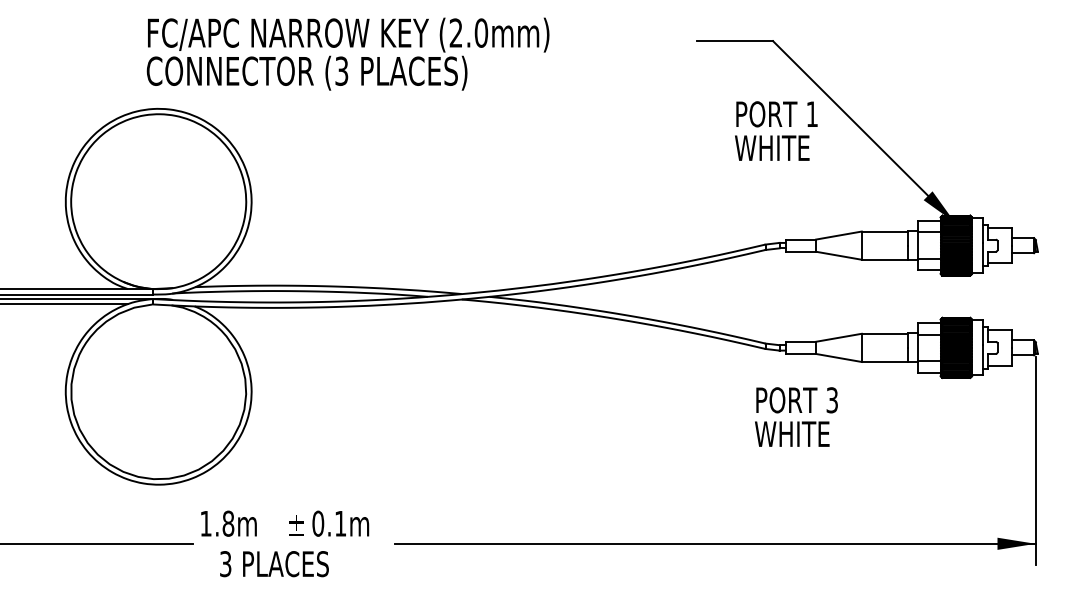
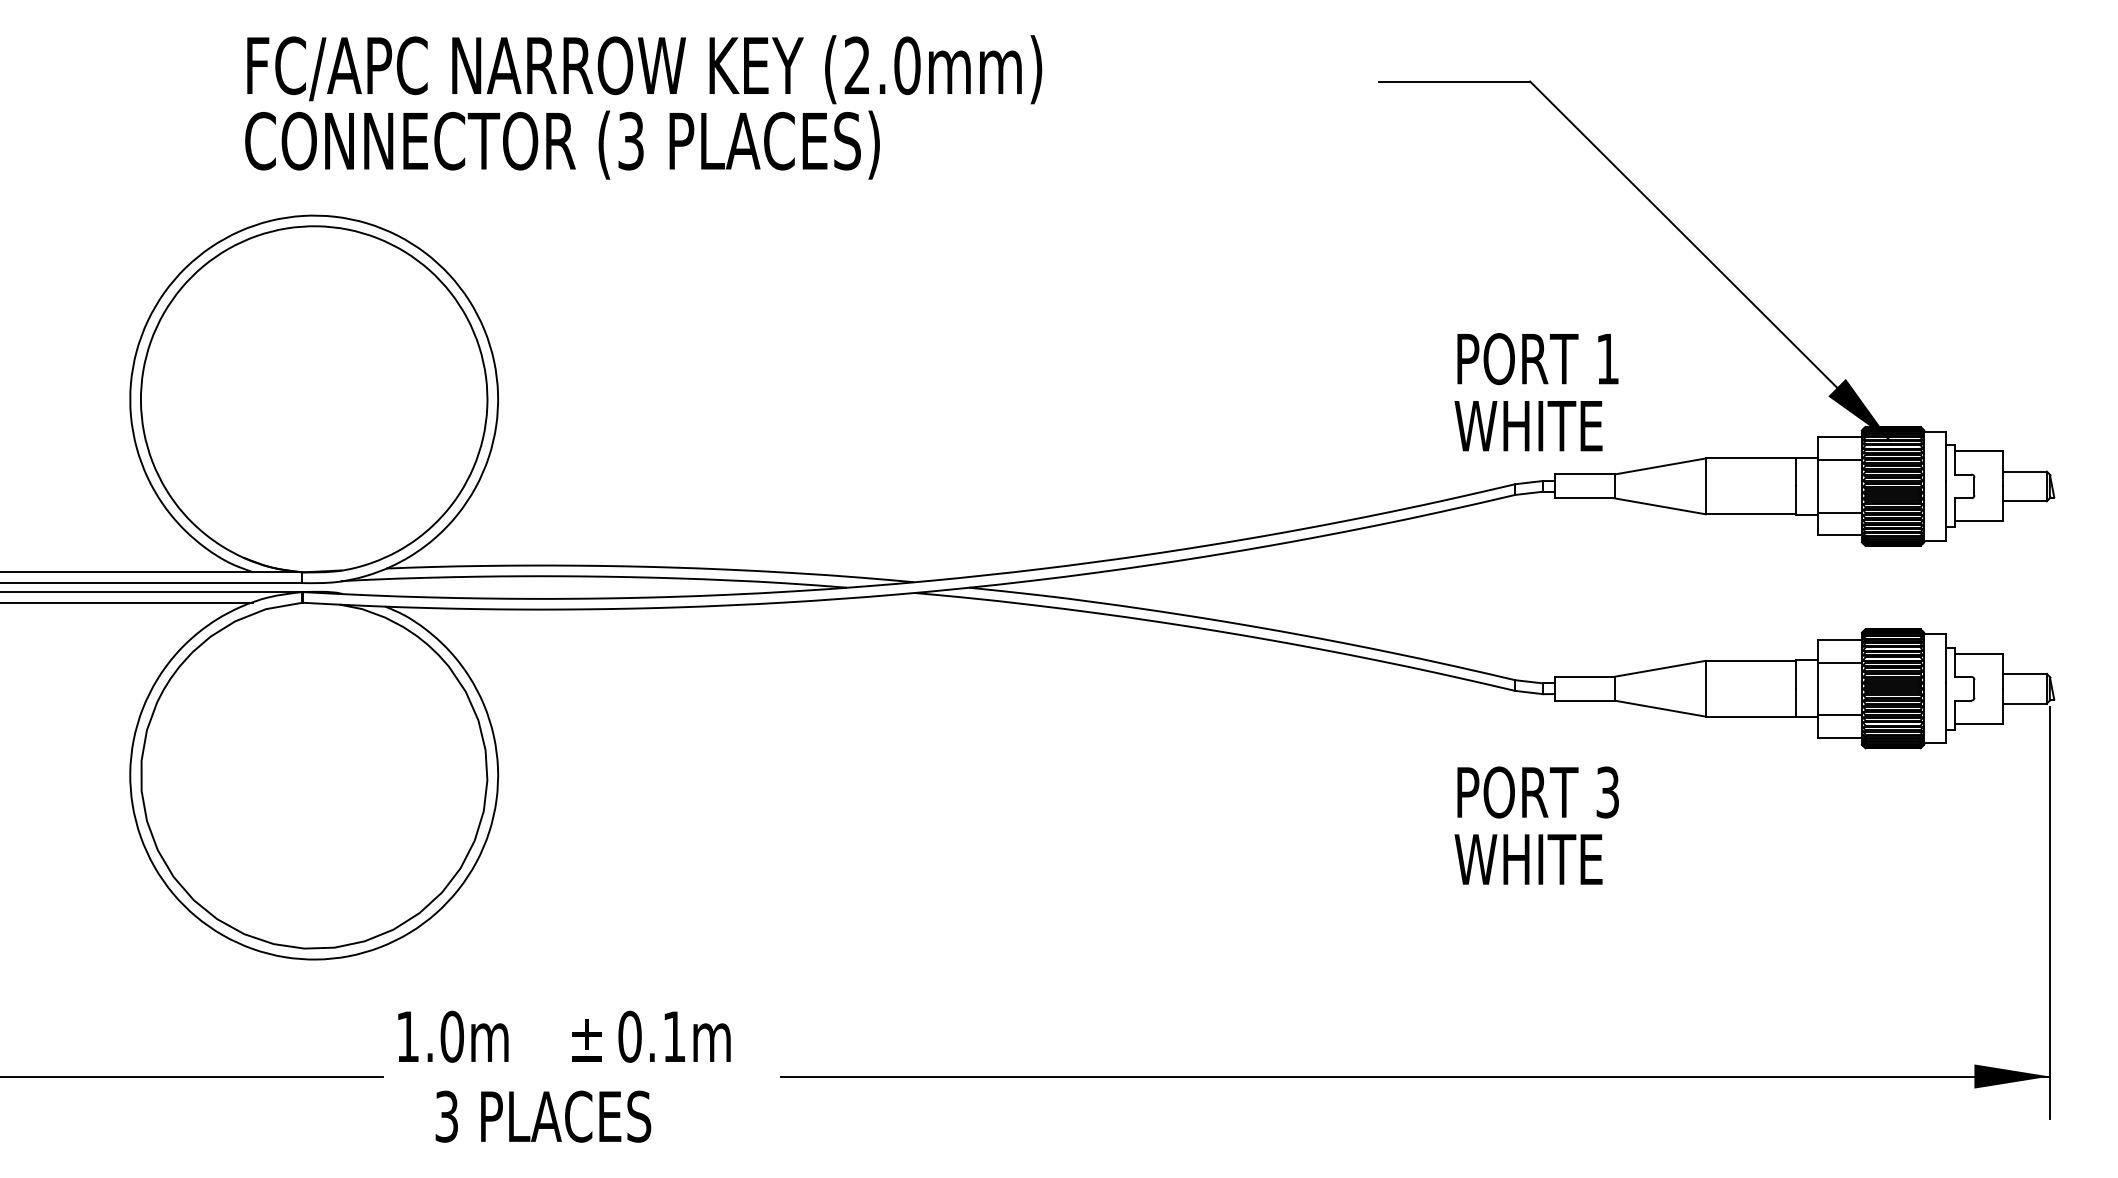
text: (347, 53) -> (642, 106), moved
text: (776, 130) -> (1537, 391), moved
text: (796, 416) -> (1537, 824), moved
text: (228, 523) -> (452, 1036), 1.8m -> 1.0m

